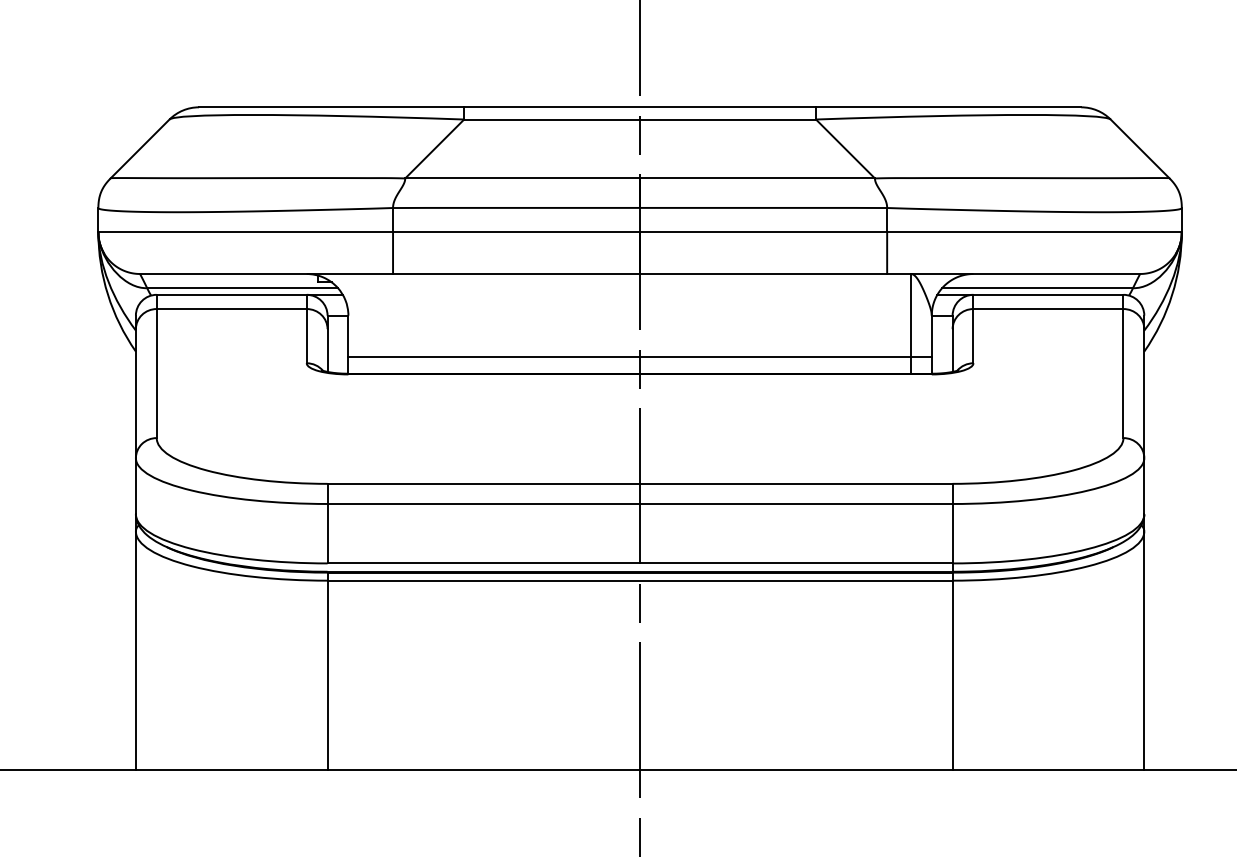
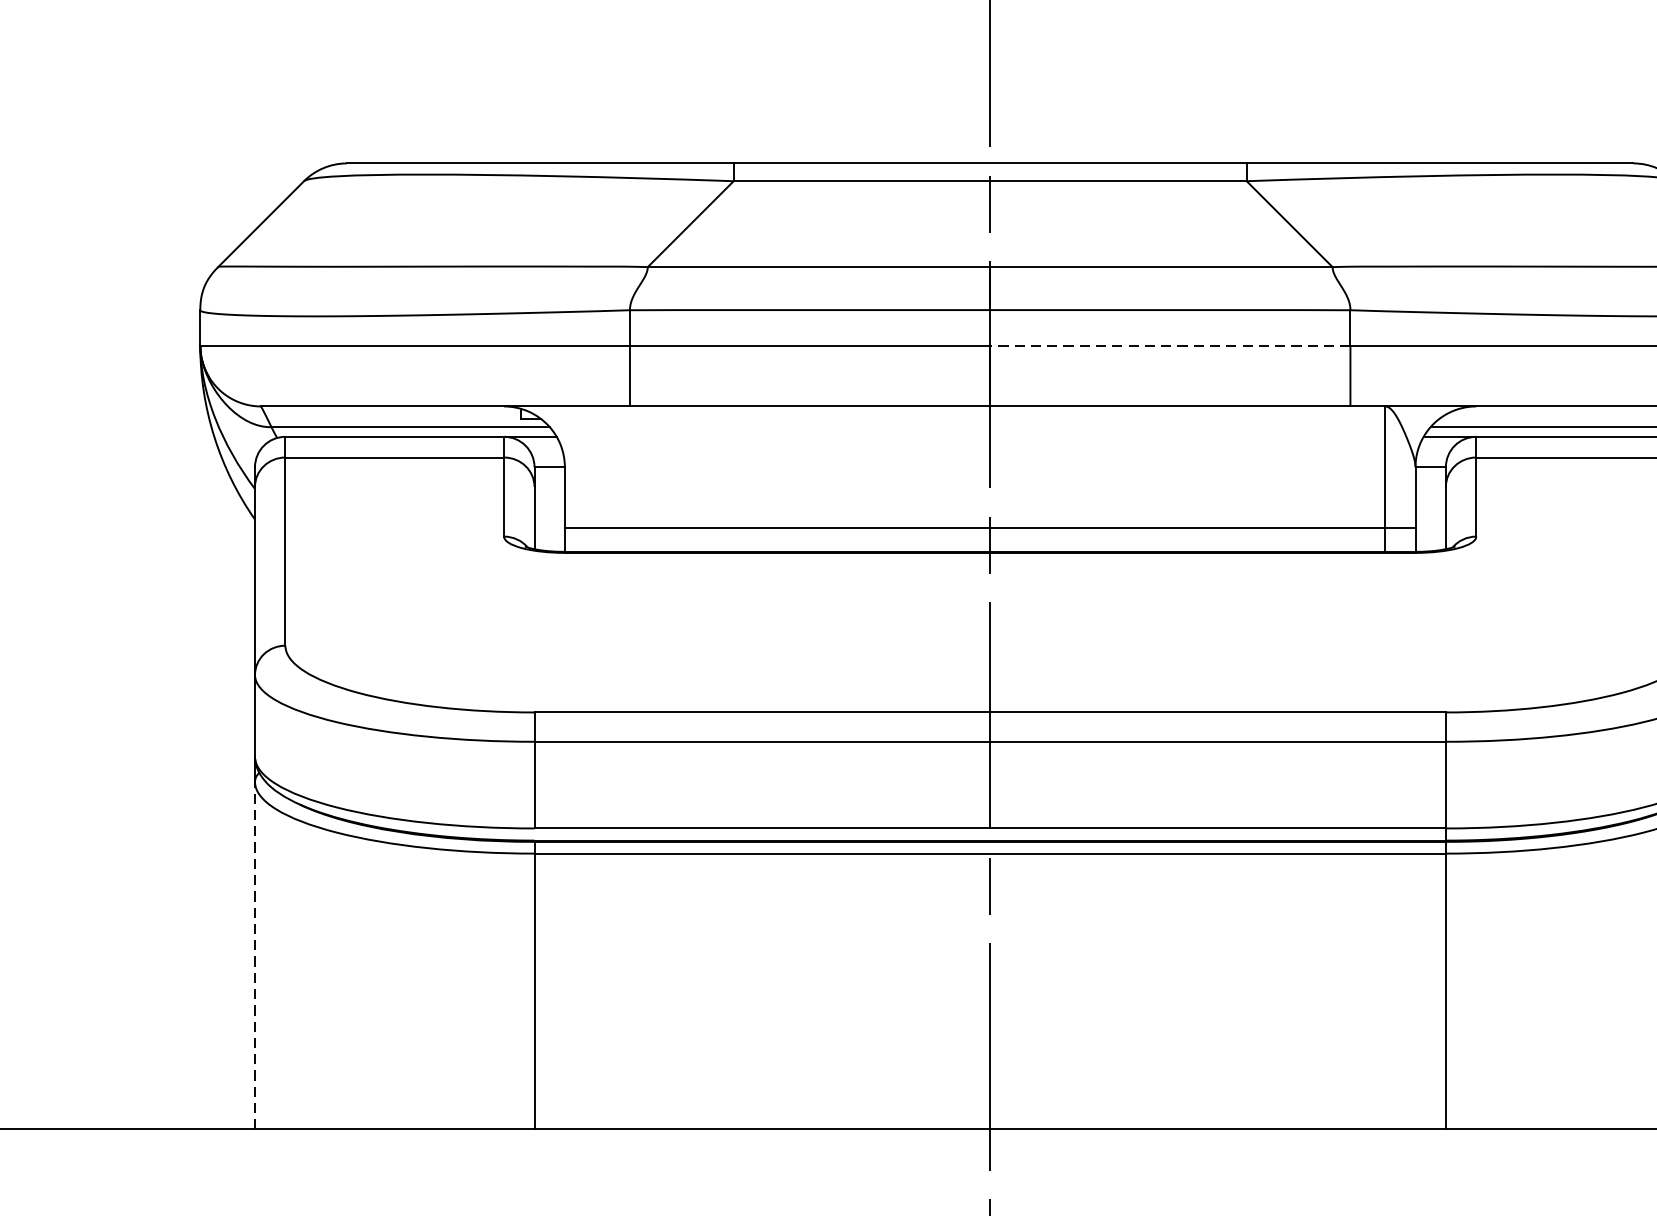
line: (763, 232) -> (1170, 345), solid -> dashed
line: (135, 650) -> (254, 955), solid -> dashed

